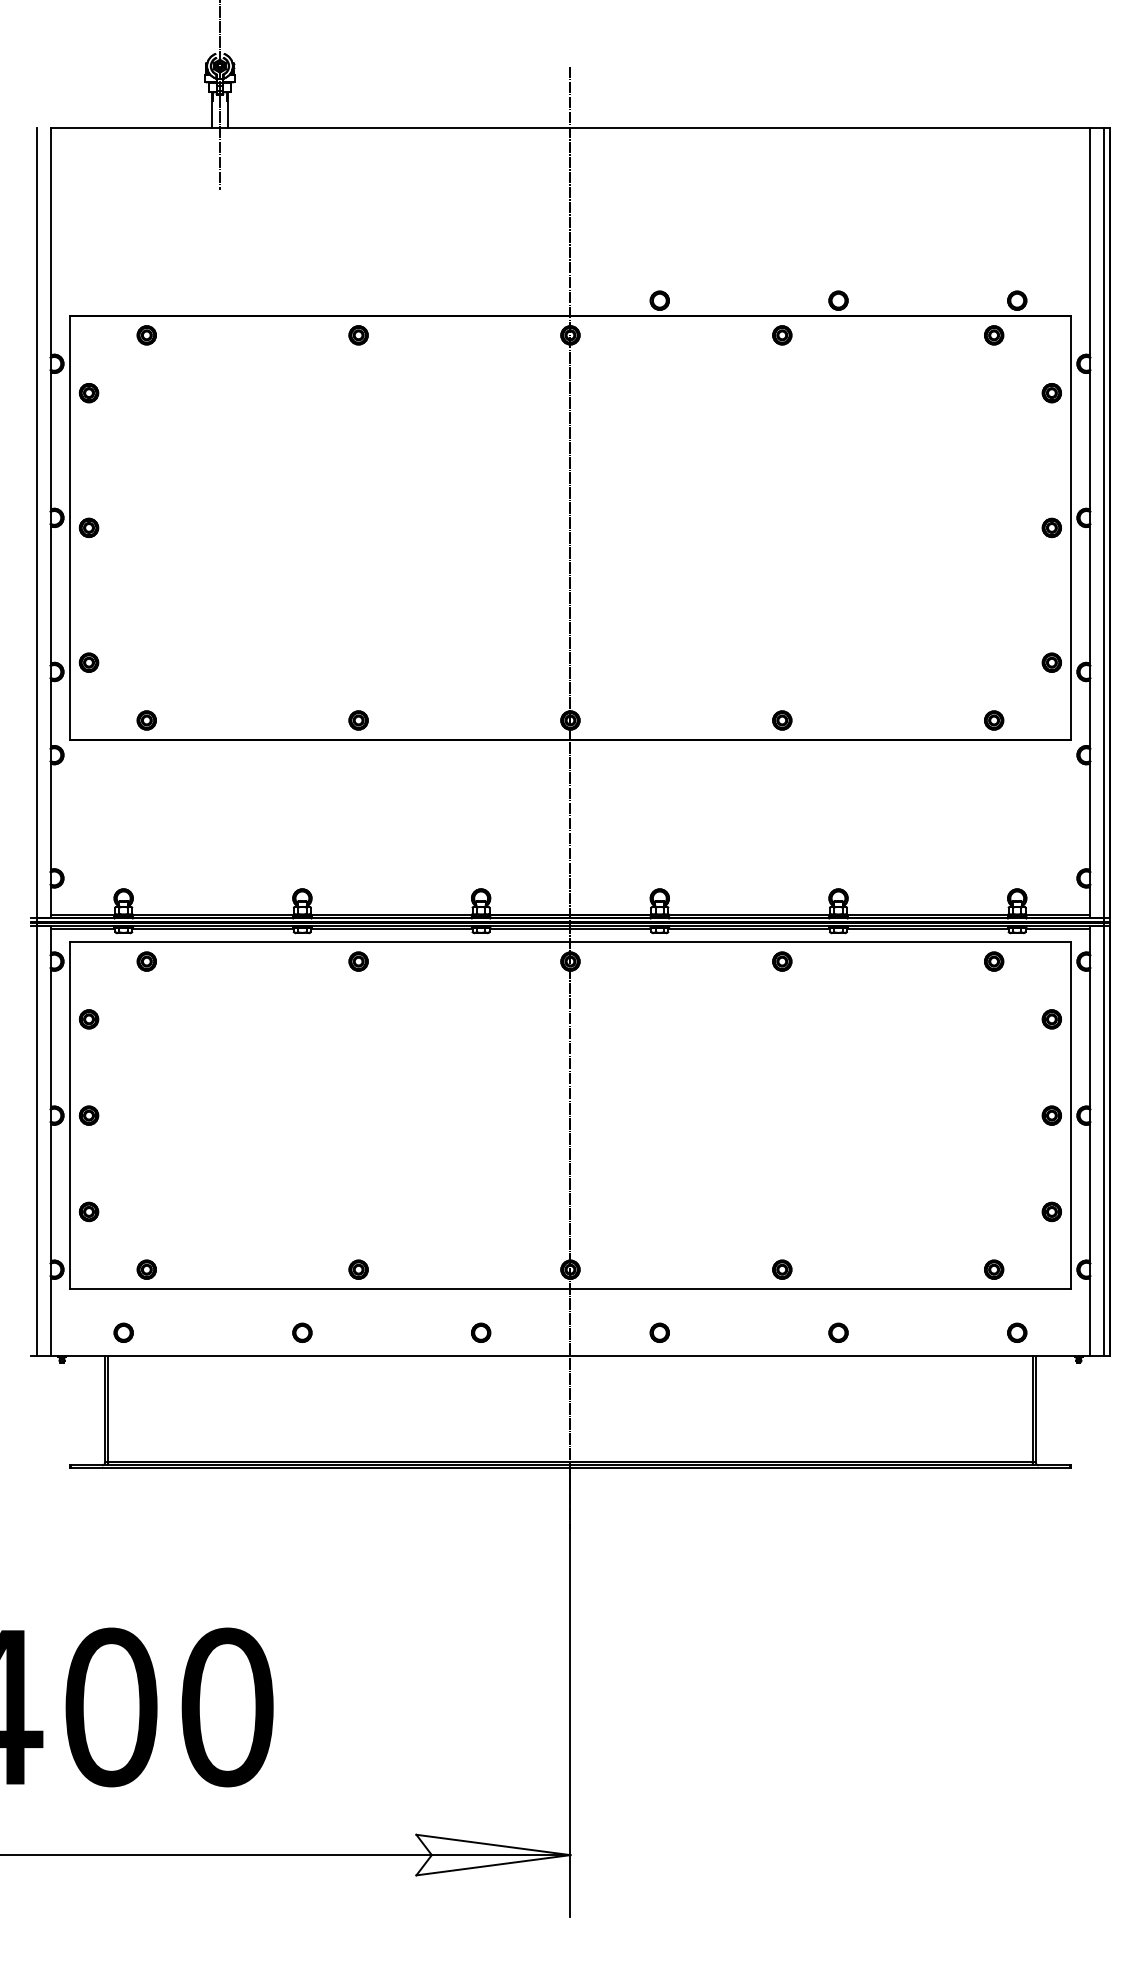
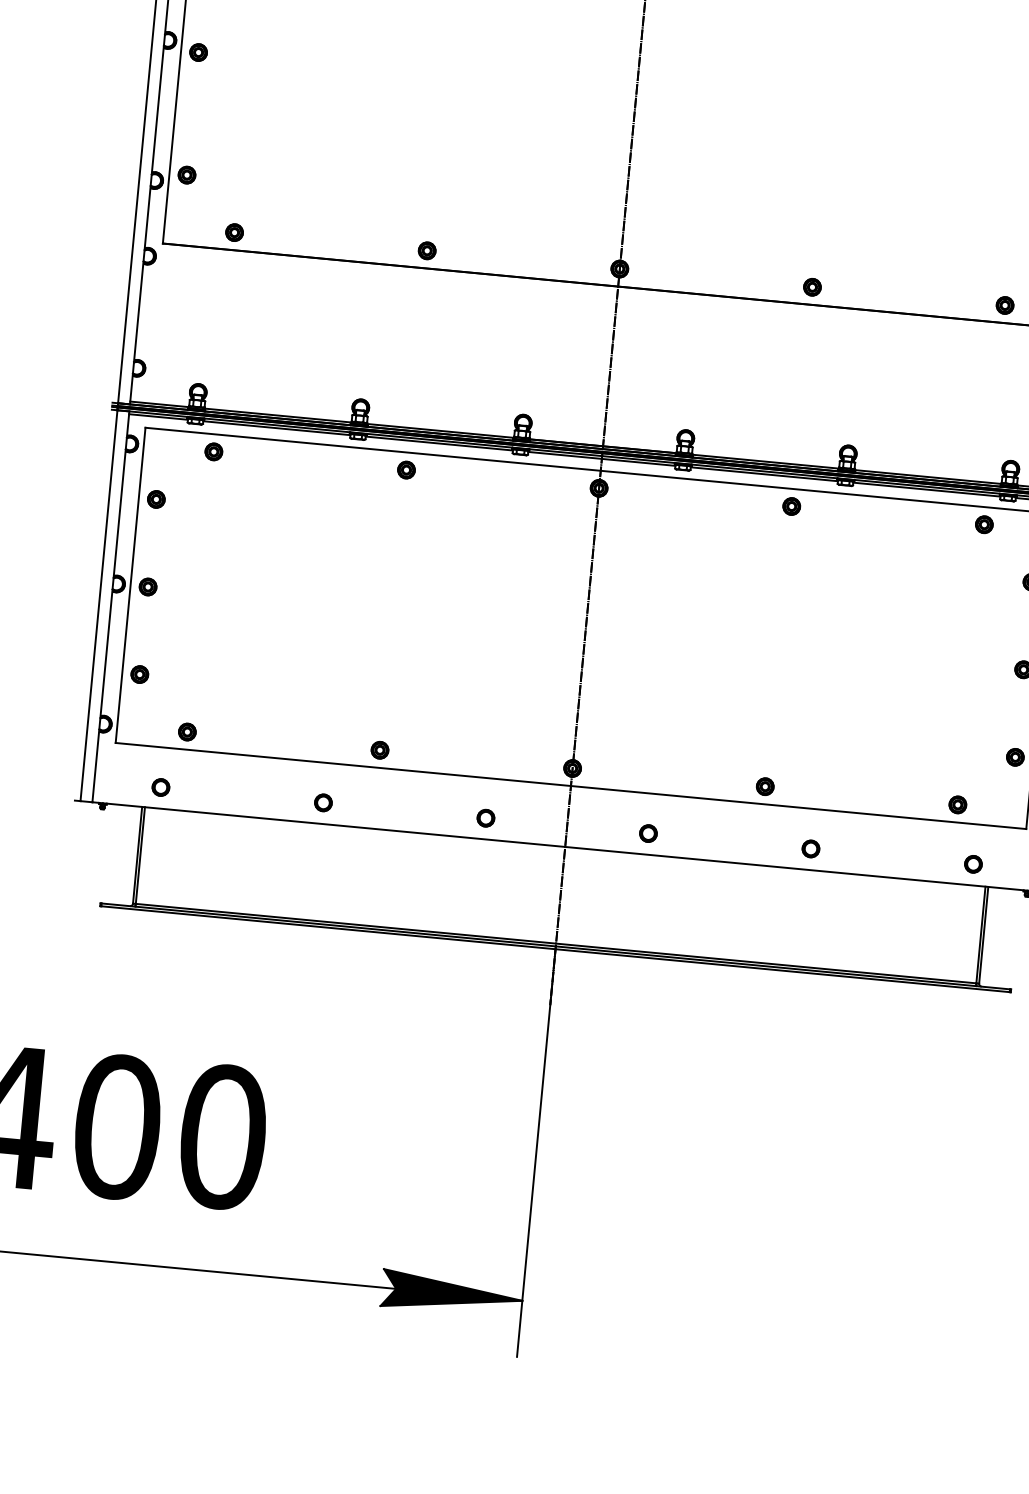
fill: (493, 1854) -> (452, 1293), added

